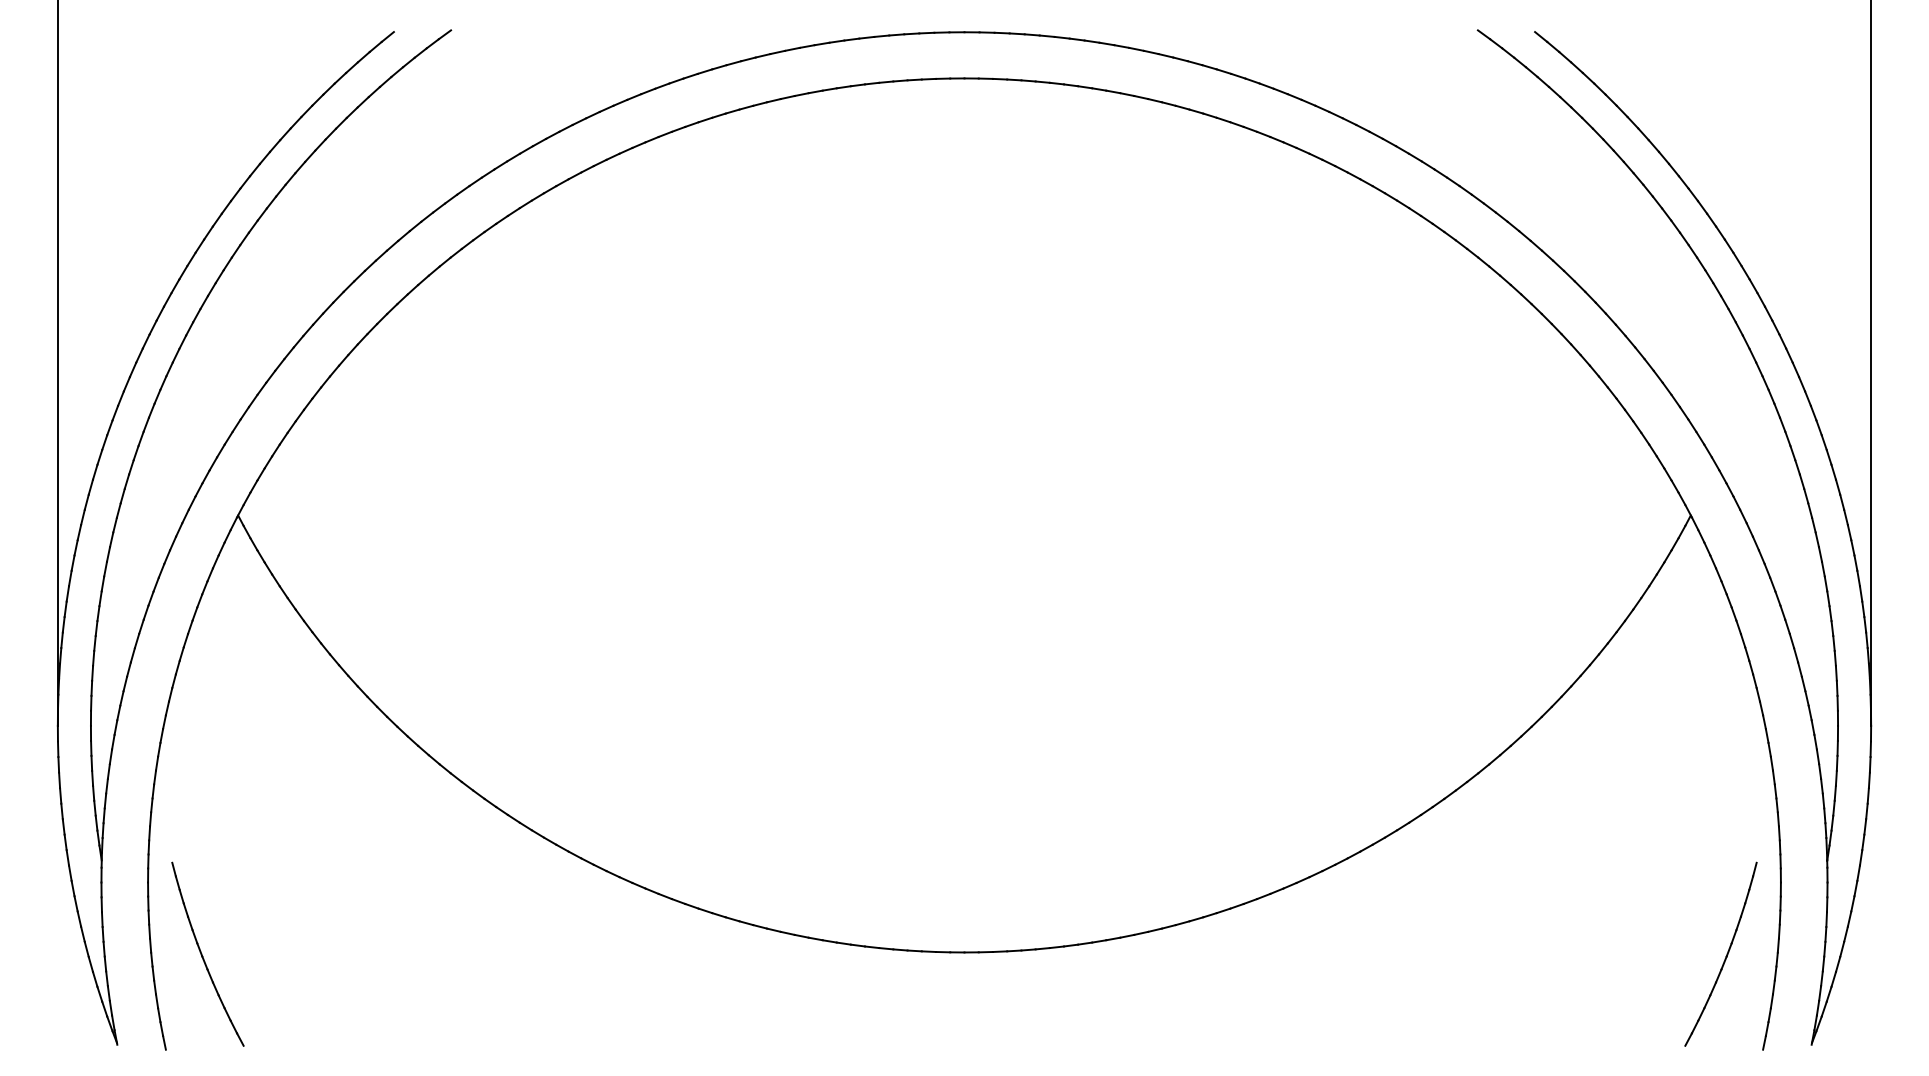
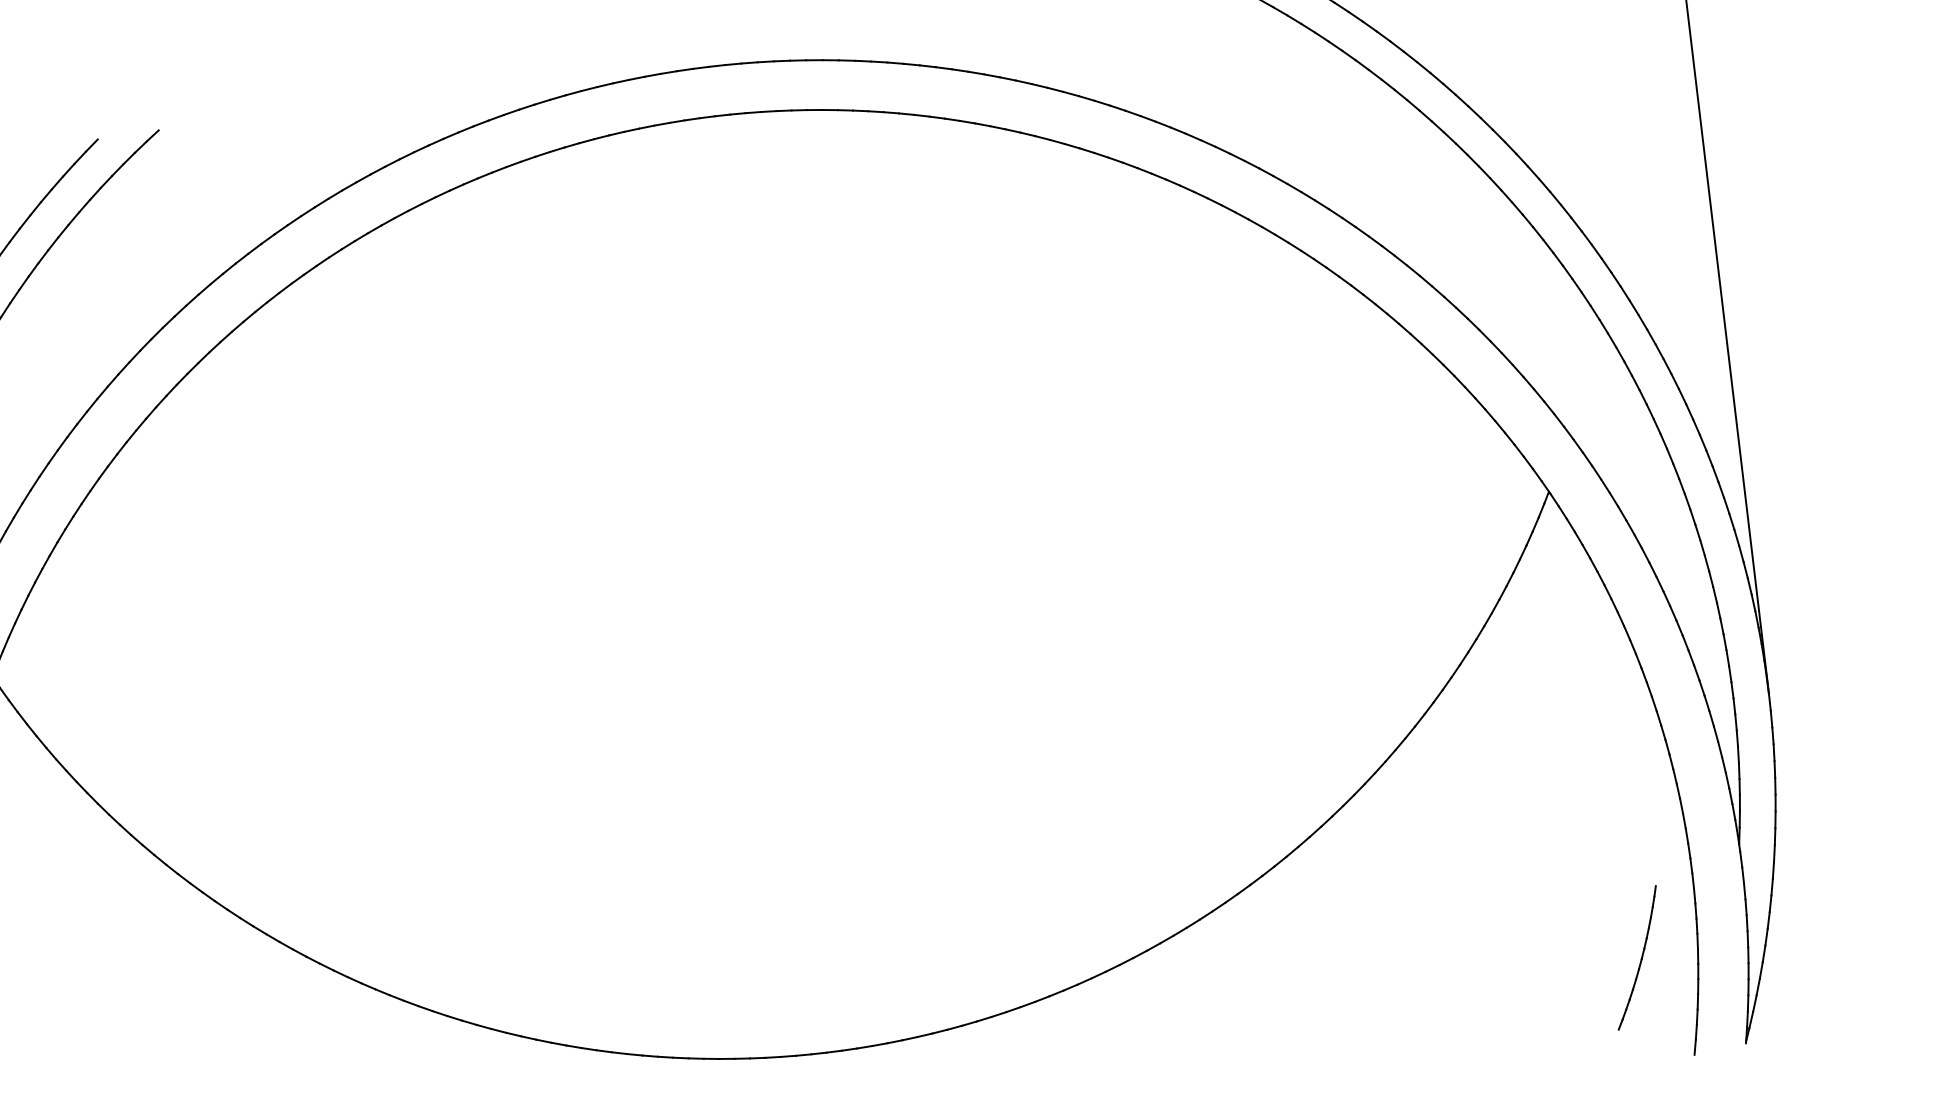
part: (1720, 953) -> (1636, 957), size x0.7

